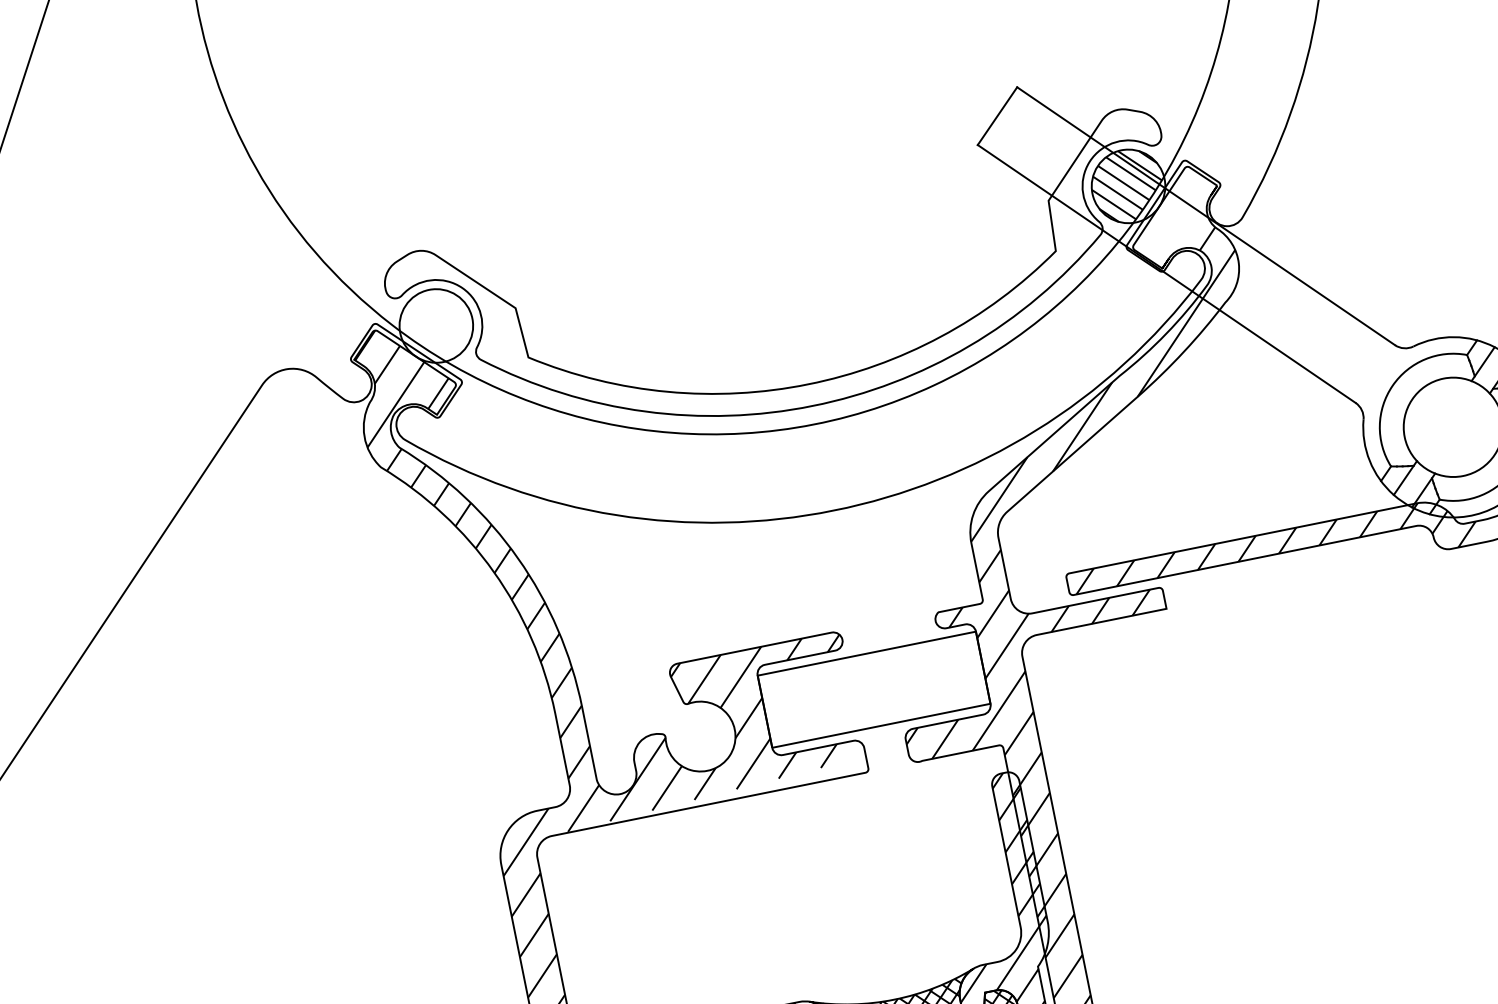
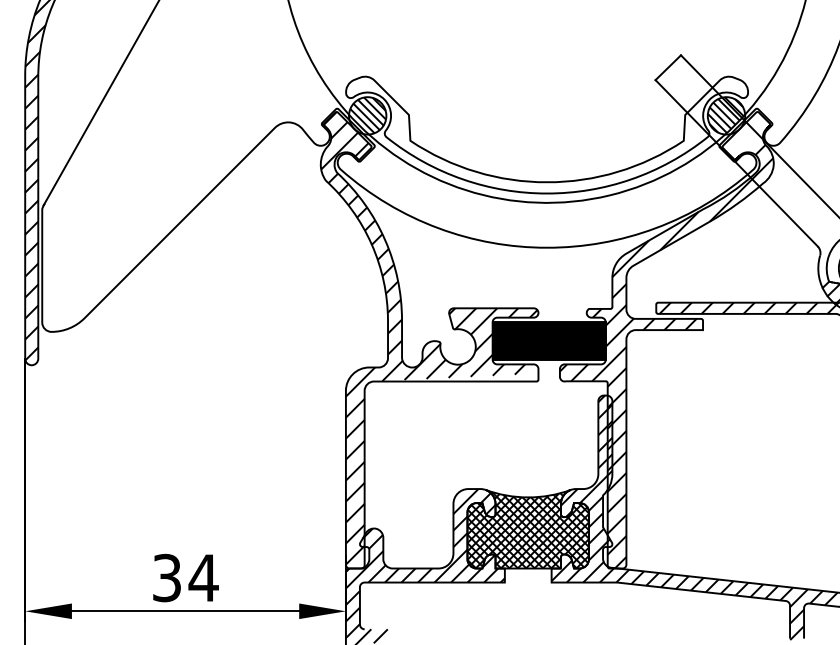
hatch: (437, 324) -> (368, 115), added
fill: (872, 688) -> (548, 340), added

